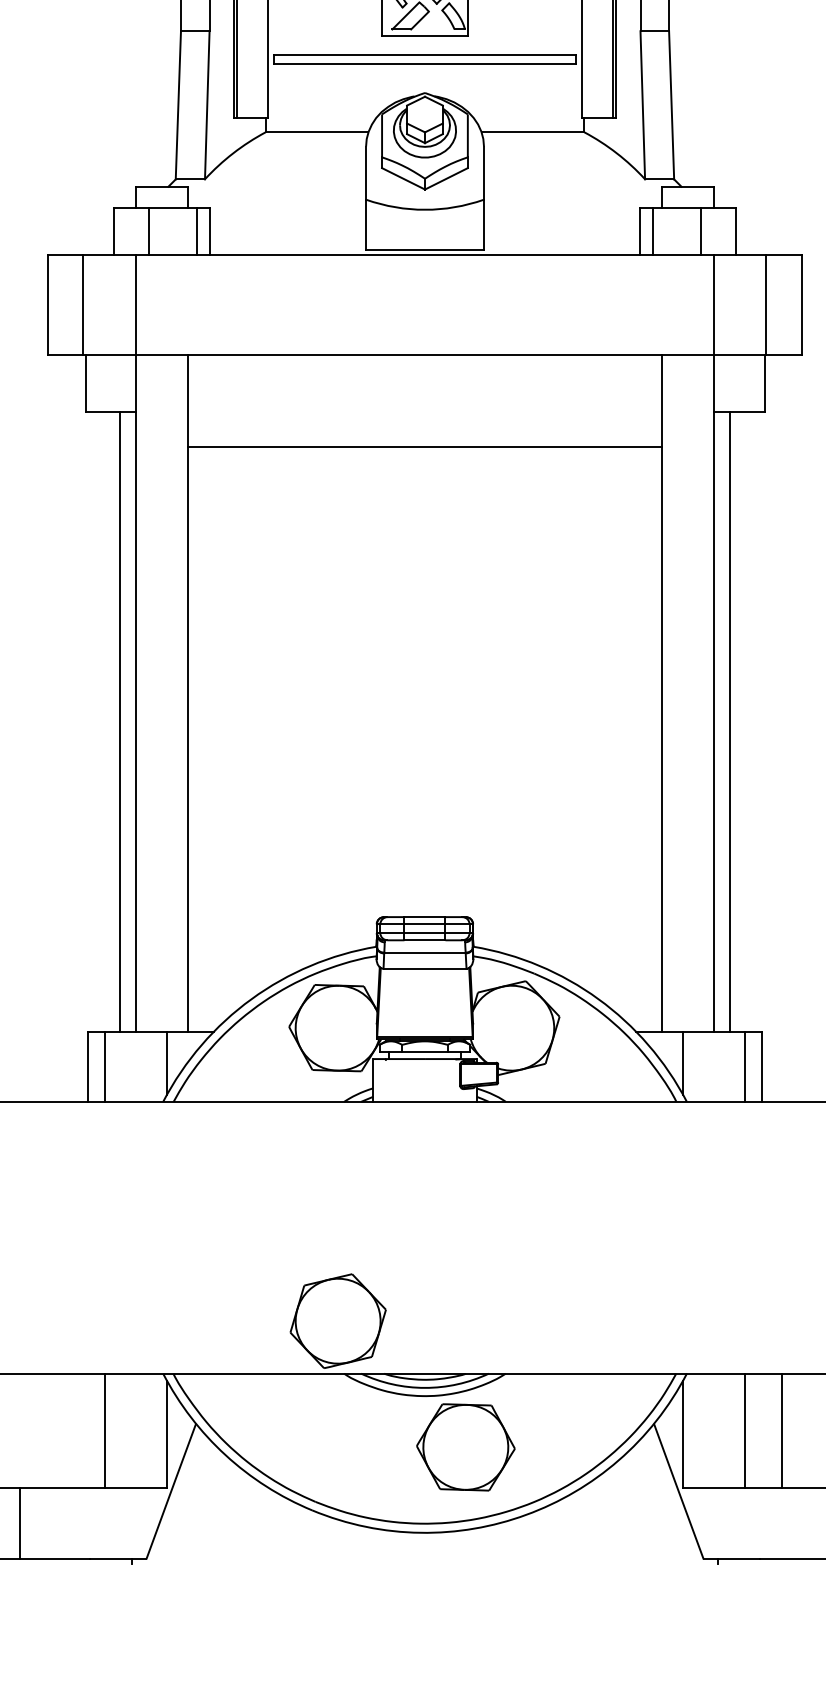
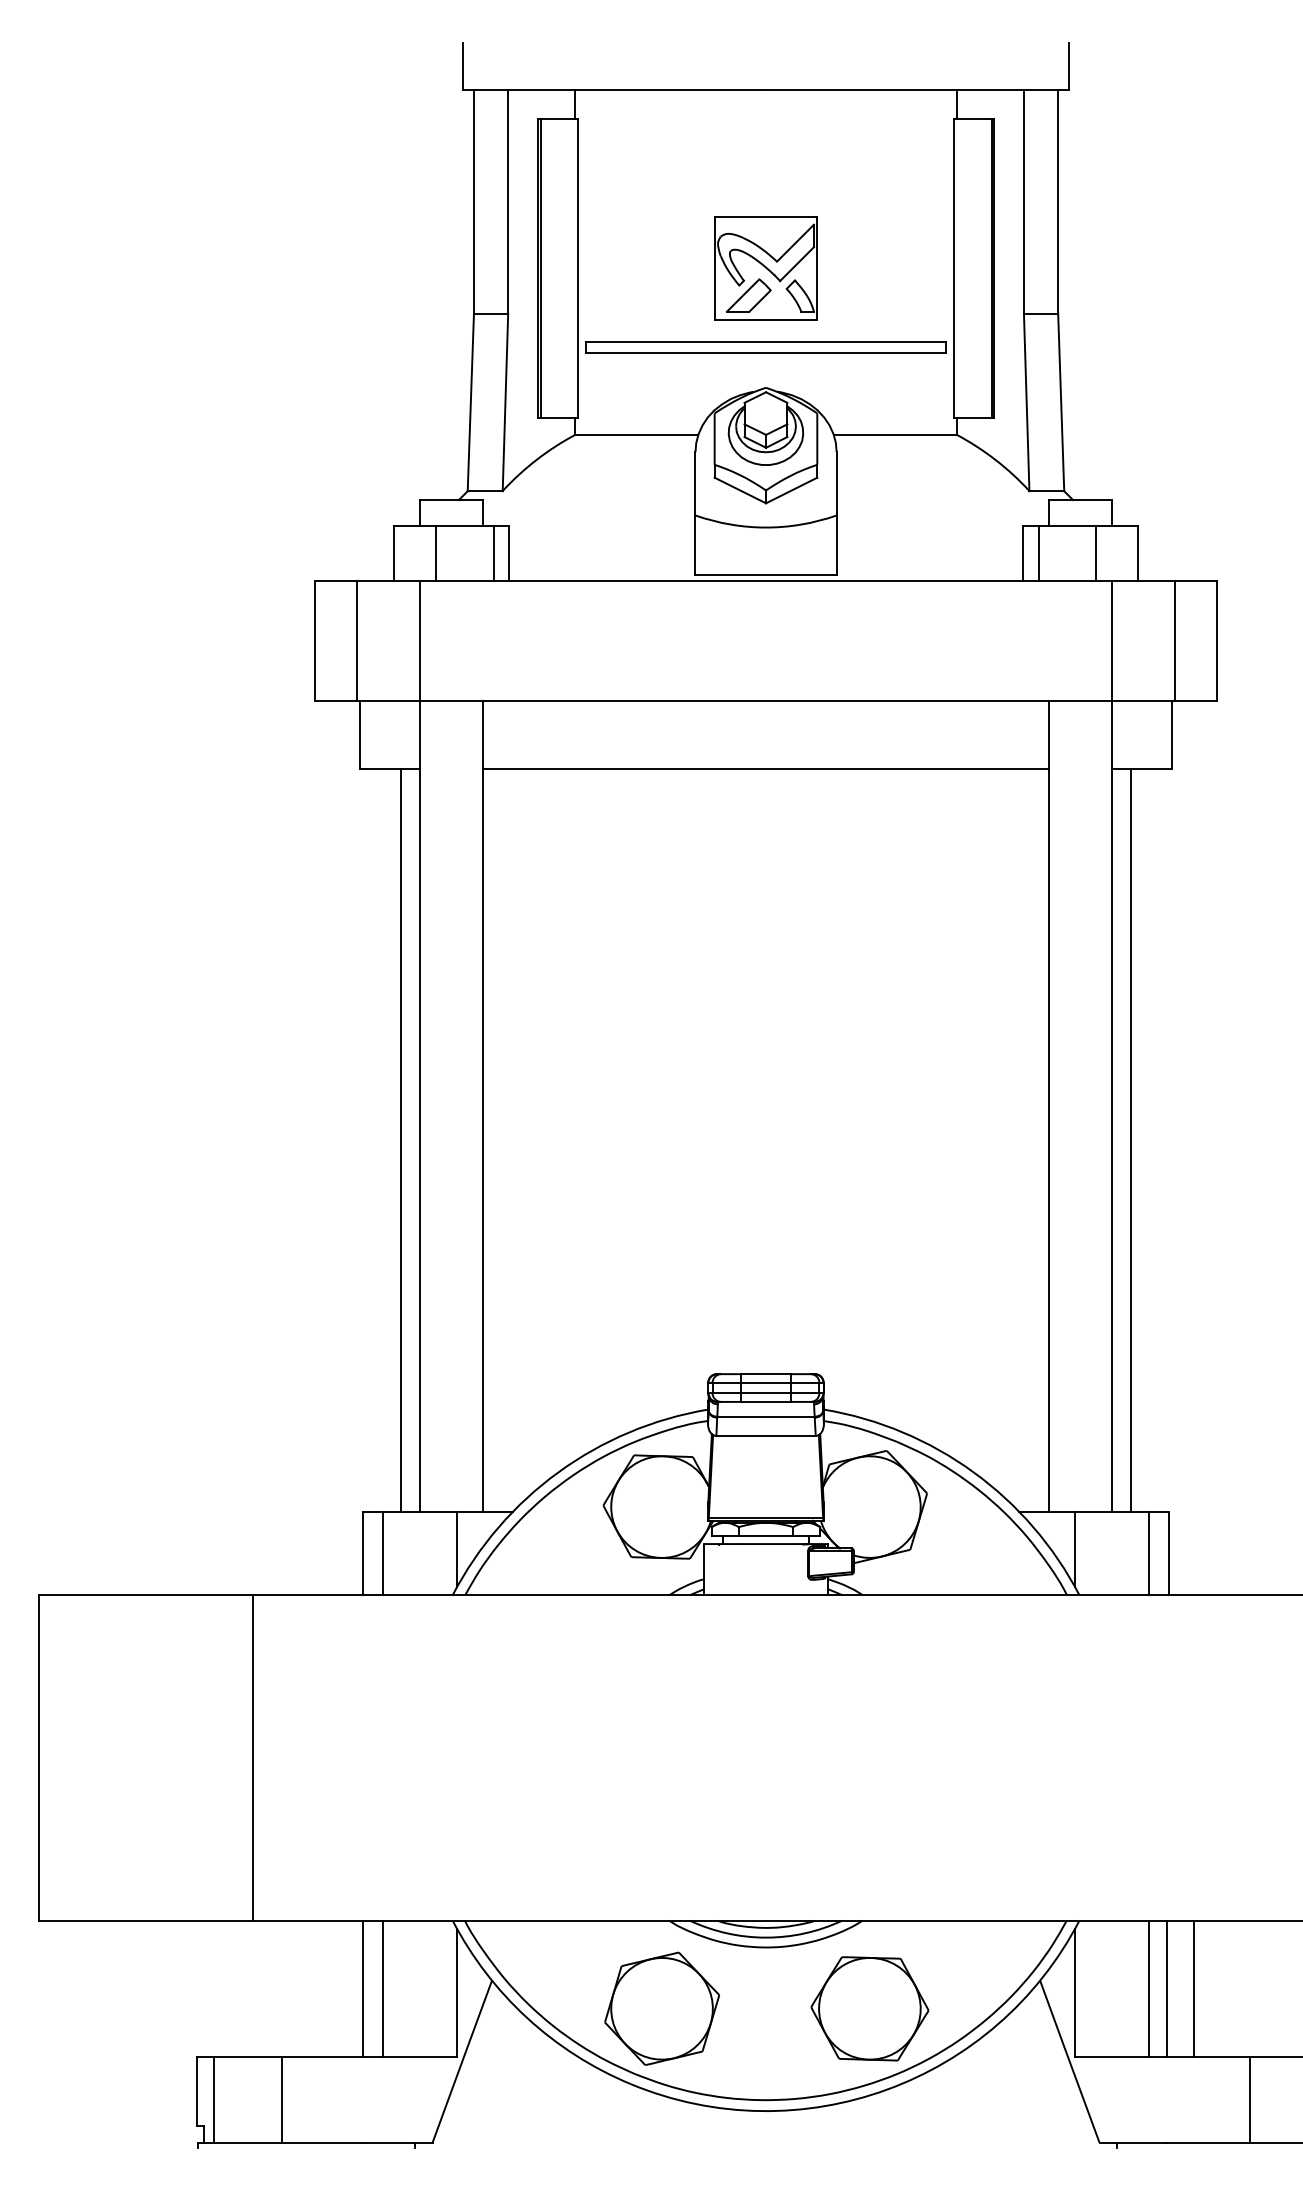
line: (424, 447) -> (765, 769), moved
part: (338, 1320) -> (662, 2008), moved
line: (87, 1430) -> (362, 1988), added
line: (760, 1430) -> (1167, 1988), added
part: (465, 1447) -> (869, 2008), moved

